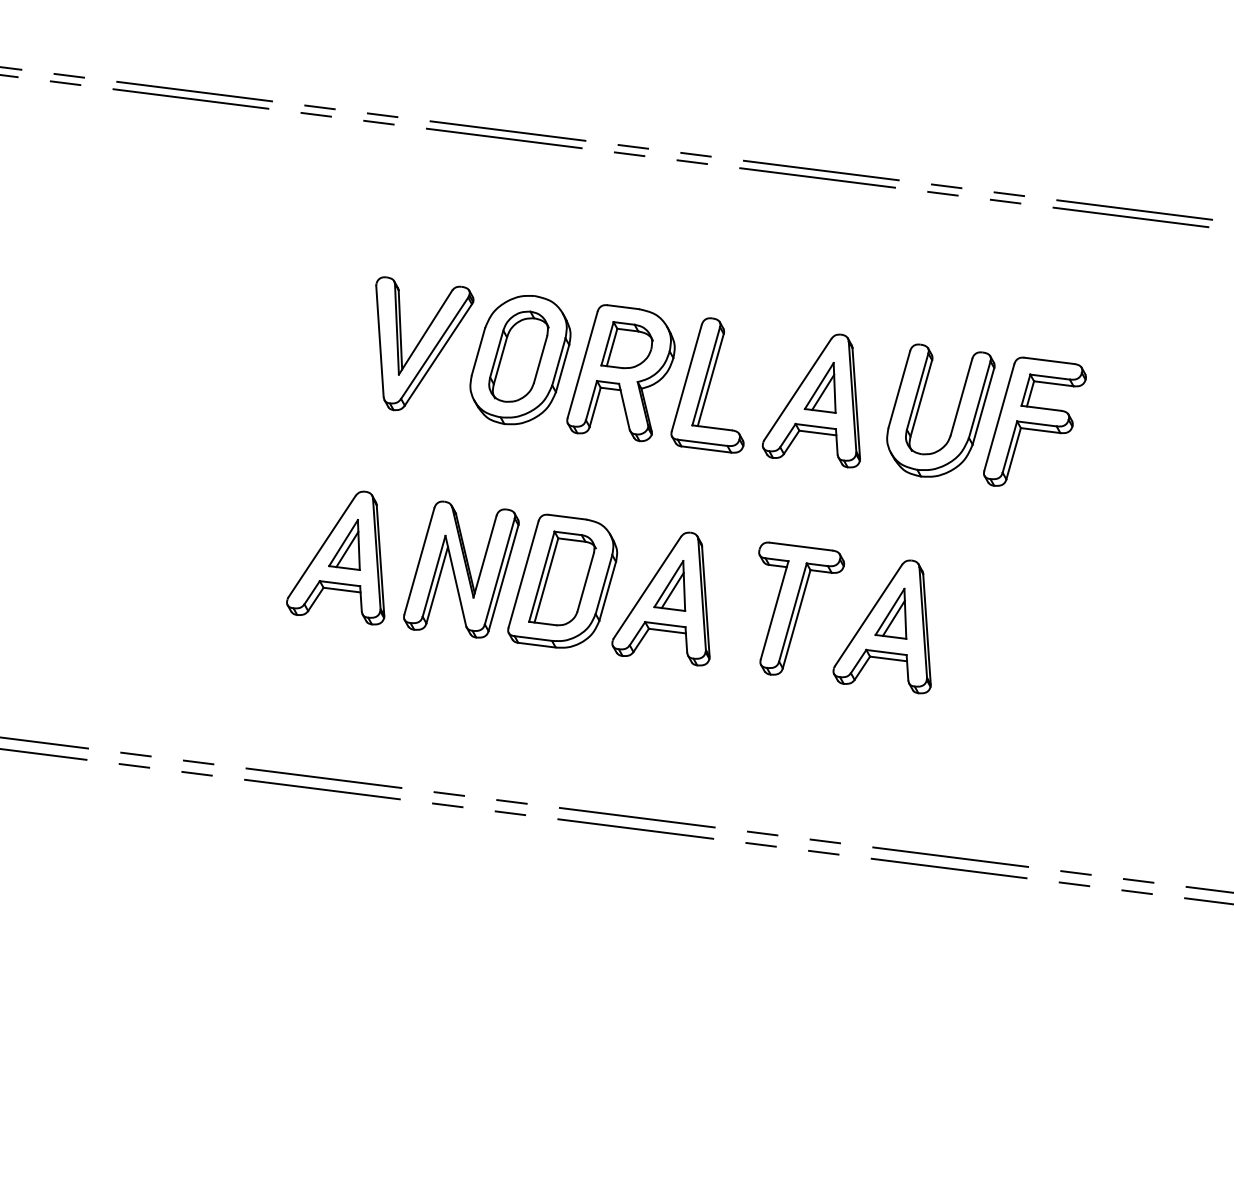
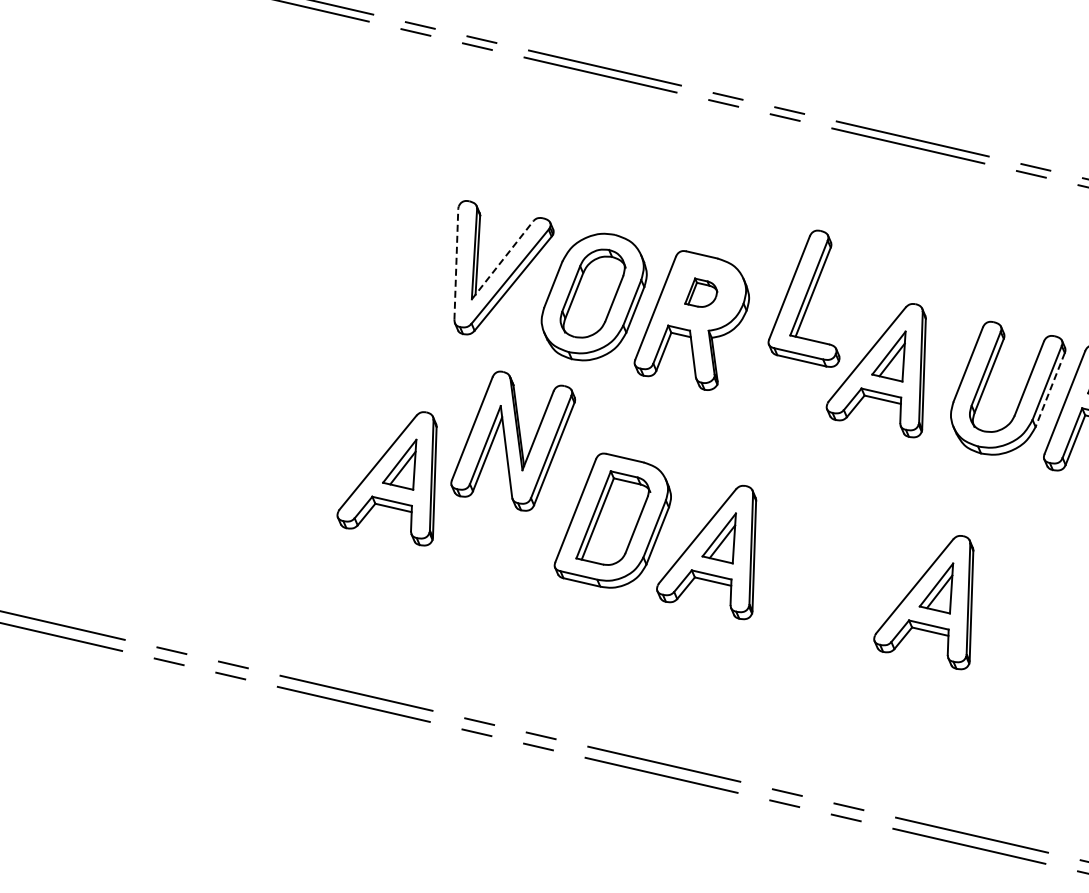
line: (425, 332) -> (502, 260), solid -> dashed
line: (379, 340) -> (455, 263), solid -> dashed
part: (626, 345) -> (701, 293), size x0.6
part: (707, 385) -> (809, 297), moved
line: (983, 406) -> (1050, 390), solid -> dashed
part: (461, 569) -> (513, 441), moved
part: (801, 608) -> (848, 572), removed

